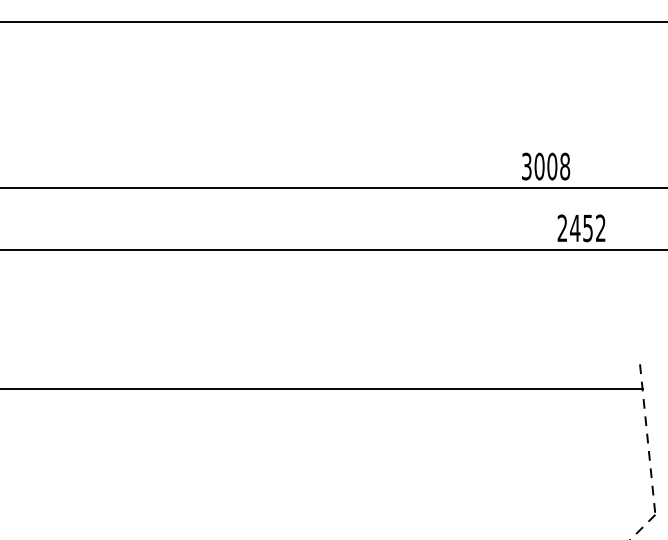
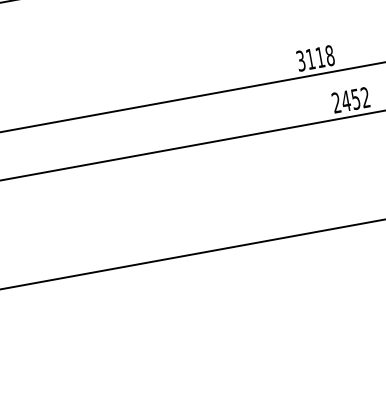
text: (545, 166) -> (315, 58), 3008 -> 3118

